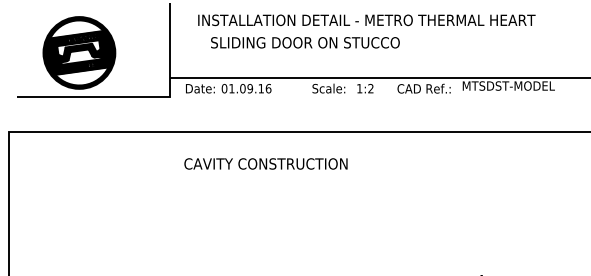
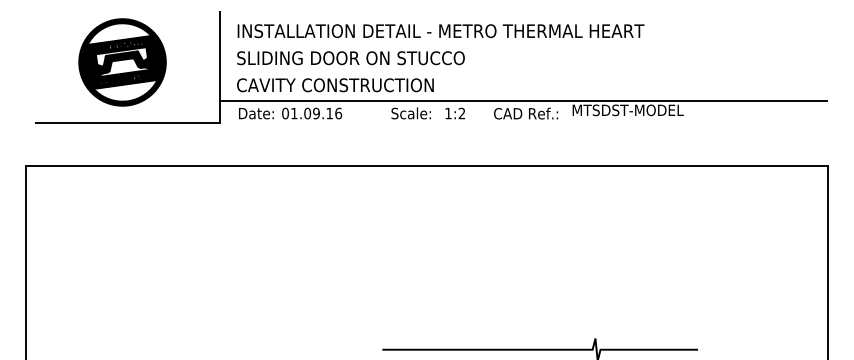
text: (366, 20) -> (440, 31), moved
text: (305, 43) -> (350, 58), moved
part: (79, 52) -> (122, 62), moved
text: (266, 164) -> (335, 85), moved

